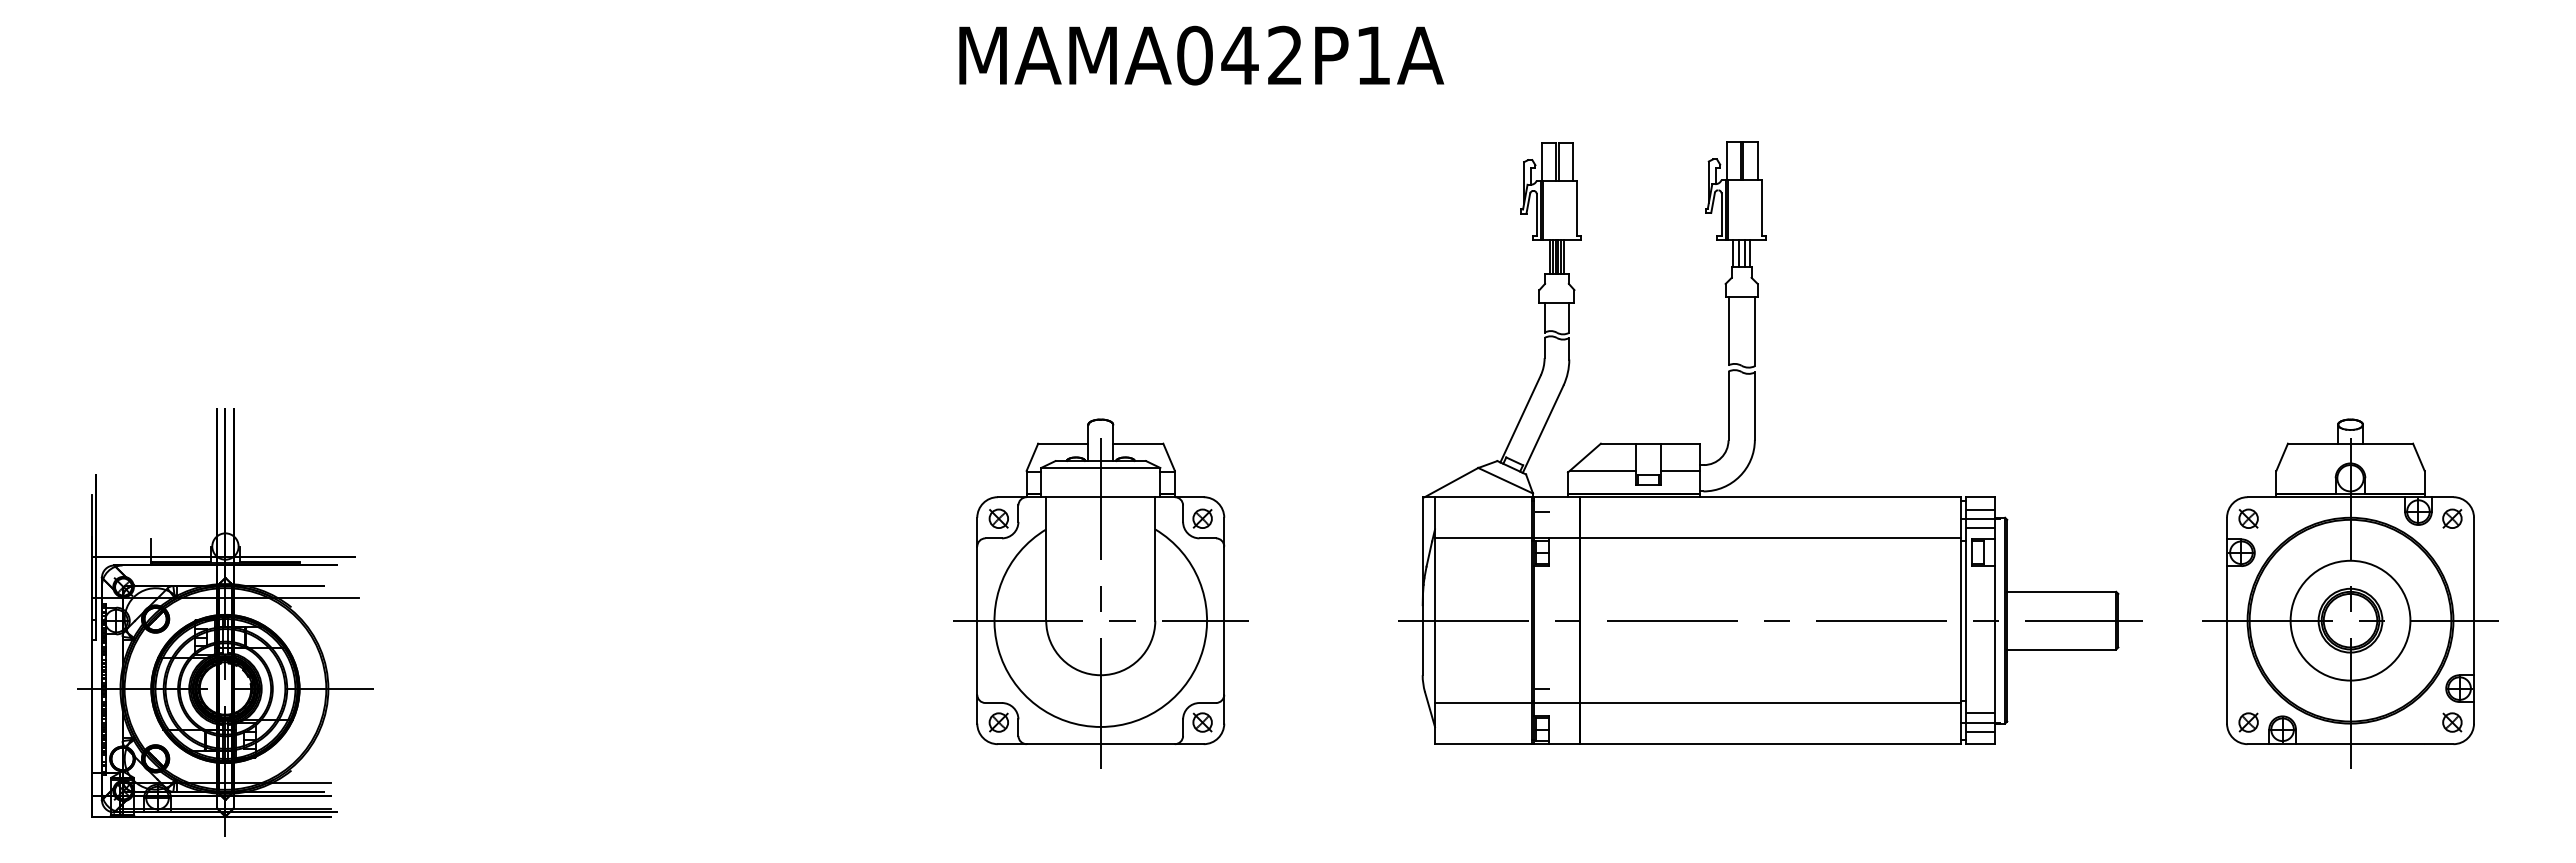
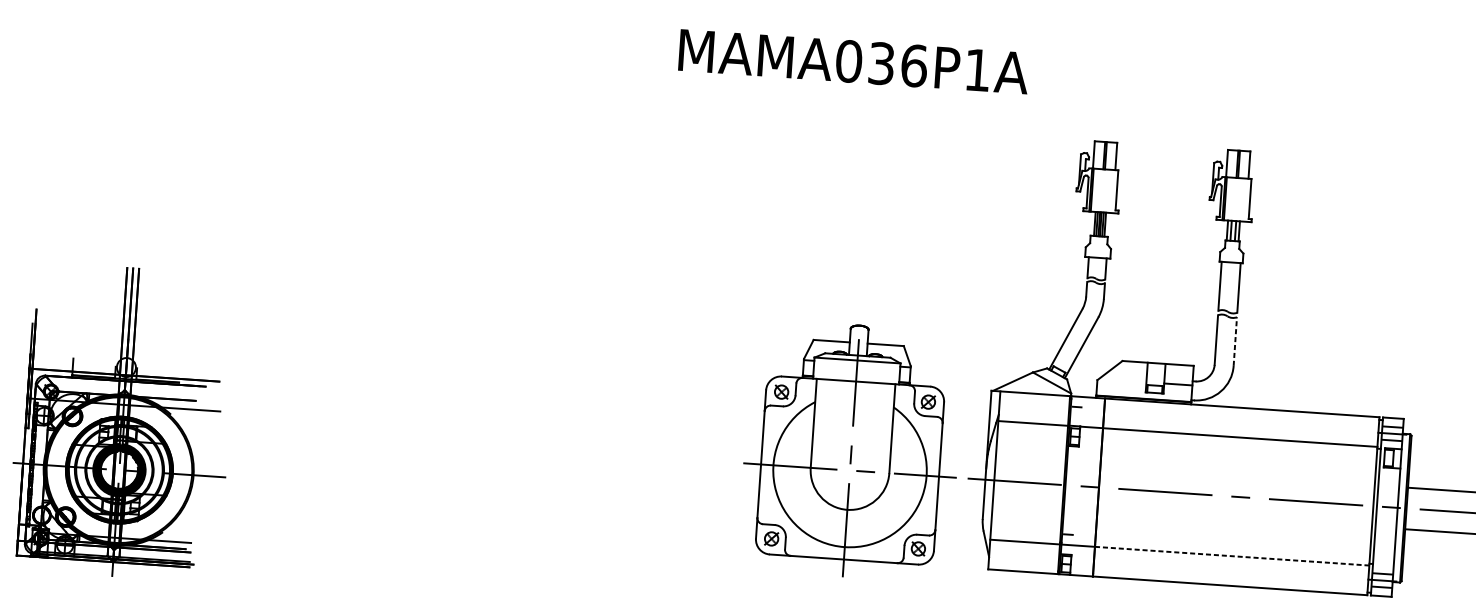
text: (1262, 55) -> (897, 64), MAMA042P1A -> MAMA036P1A
line: (1754, 406) -> (1235, 341), solid -> dashed
line: (1602, 470) -> (1122, 380), removed
part: (1100, 593) -> (851, 450), moved
line: (1771, 703) -> (1232, 556), solid -> dashed

